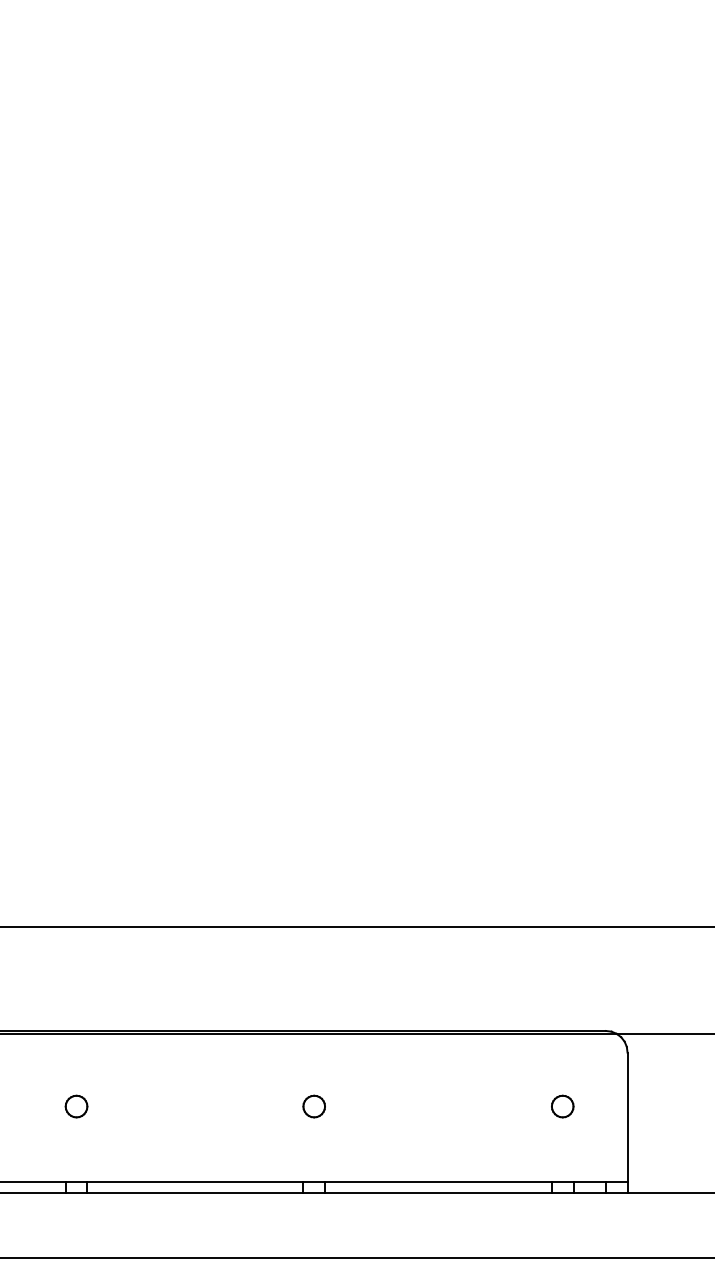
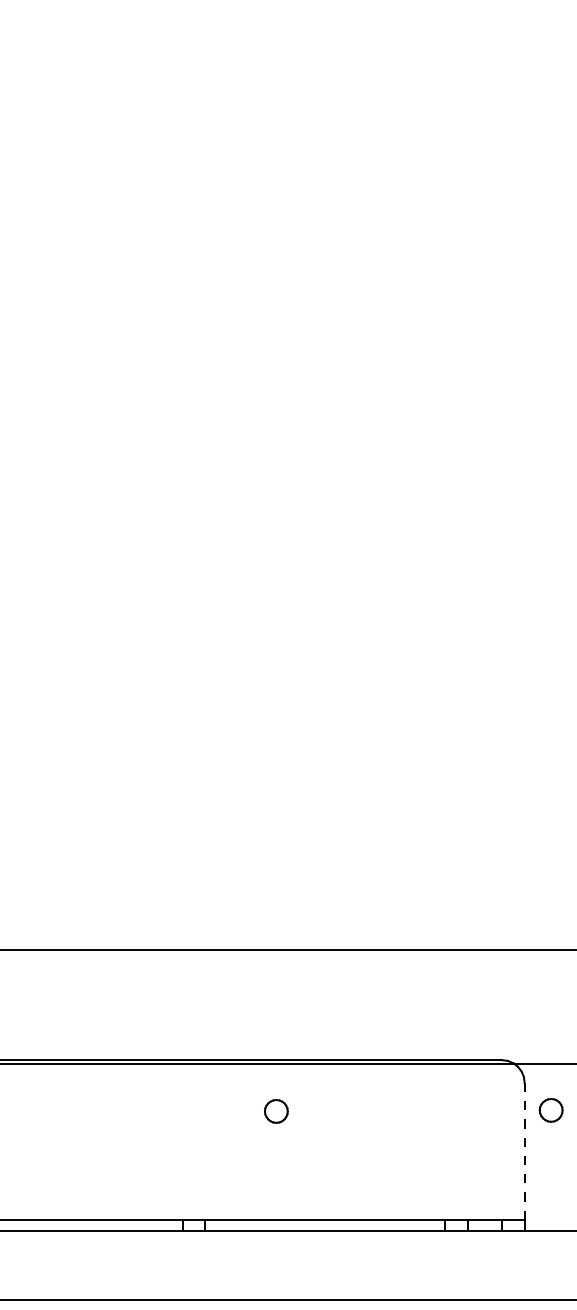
part: (313, 1106) -> (275, 1111), moved
part: (562, 1106) -> (550, 1110), moved
line: (627, 1117) -> (524, 1151), solid -> dashed

